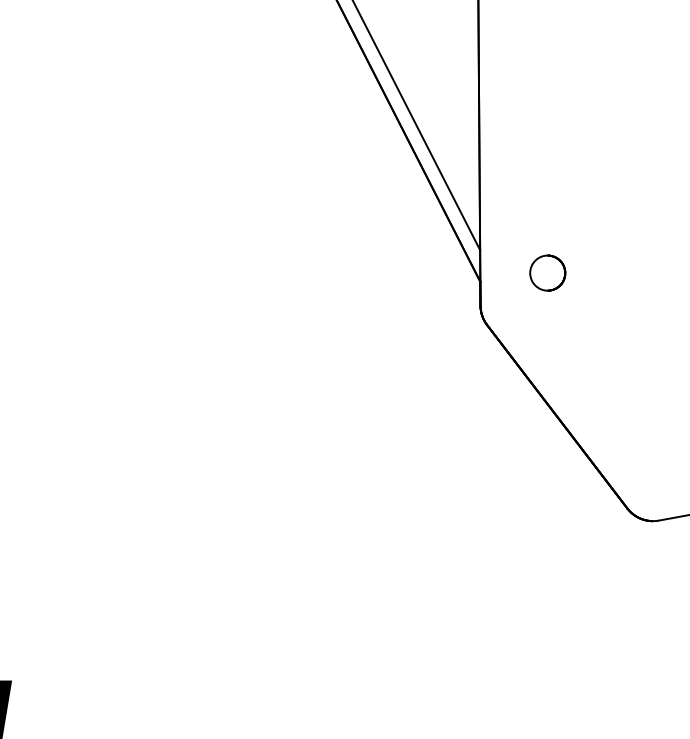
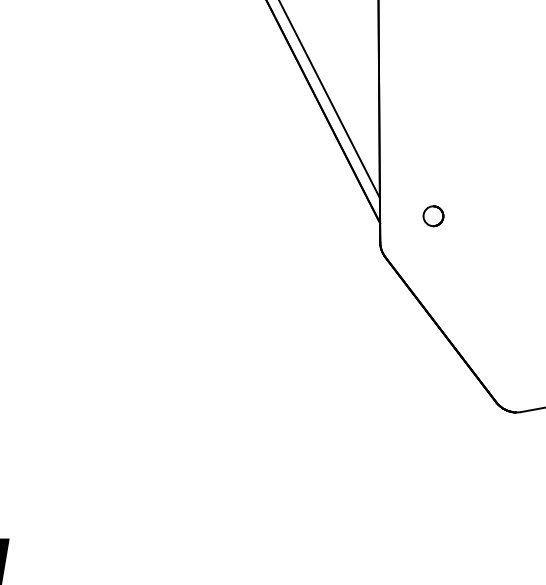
circle: (547, 272) -> (433, 215), size x0.71

